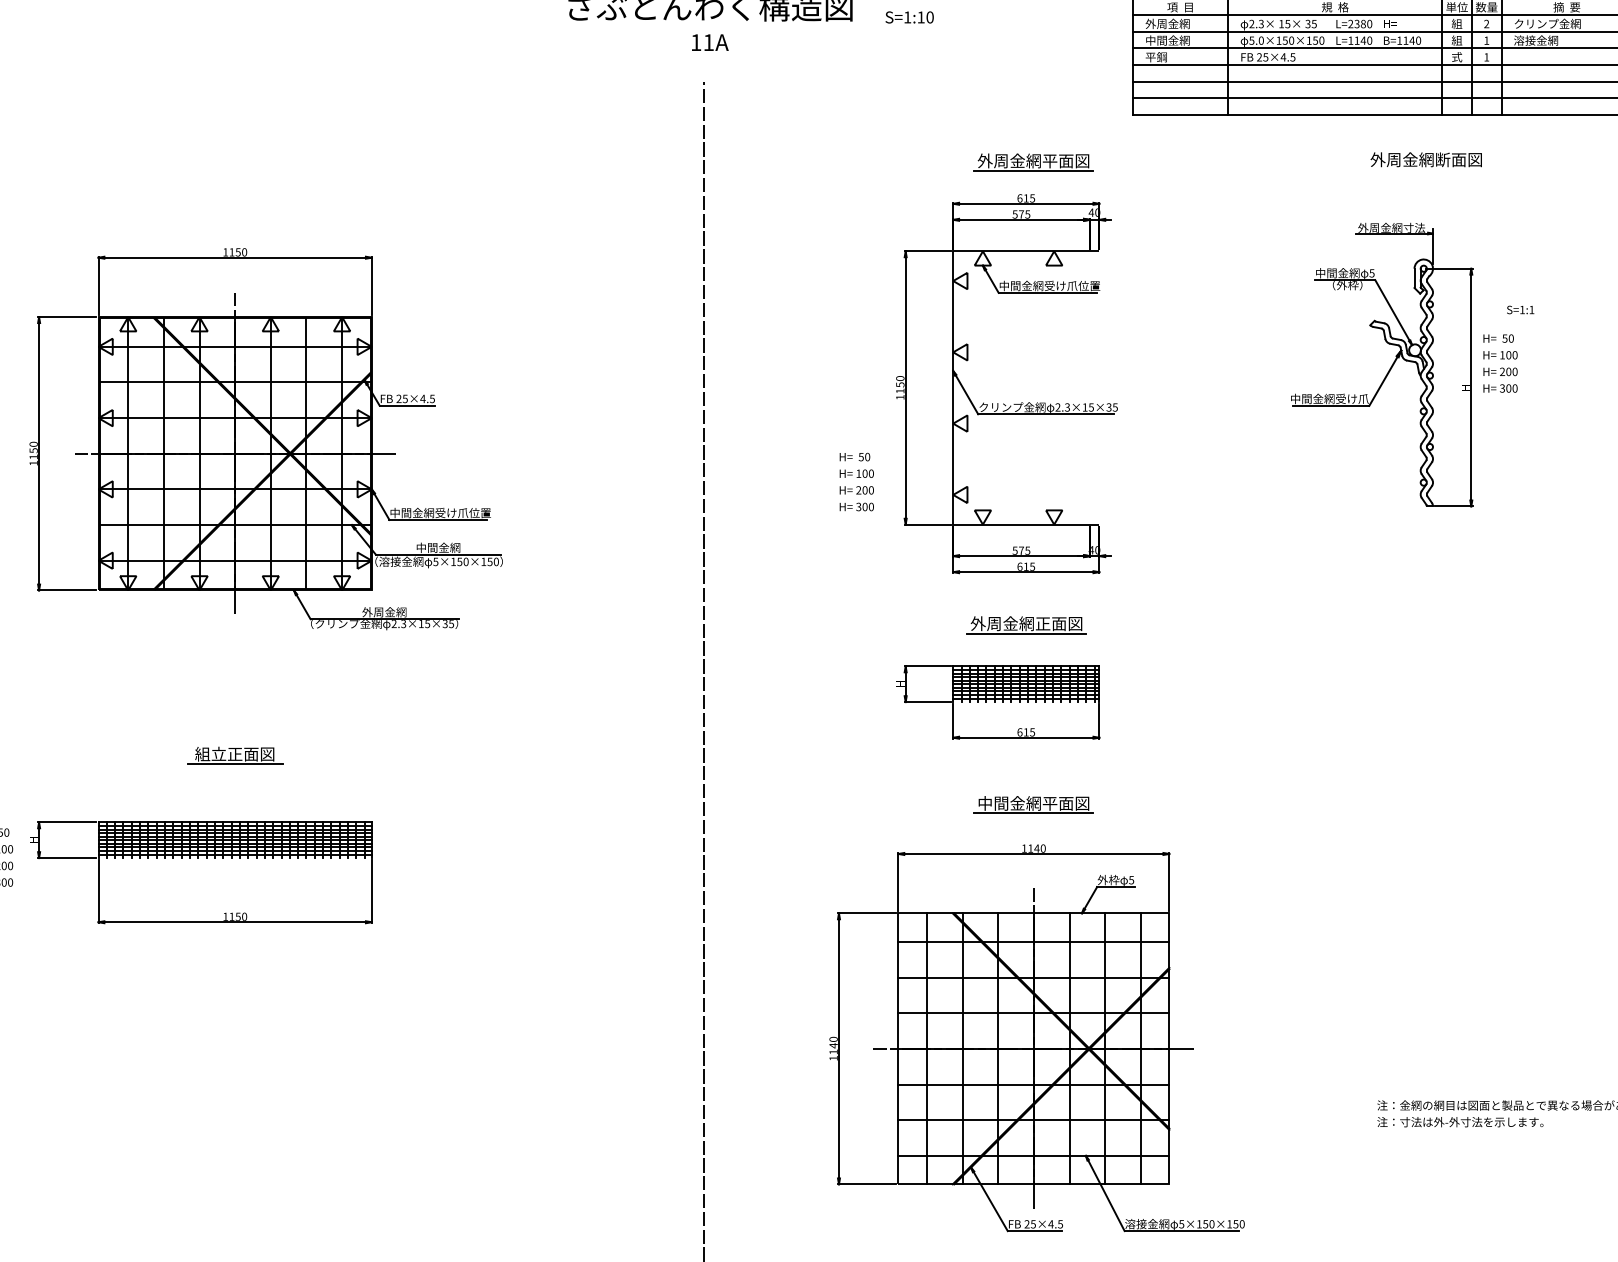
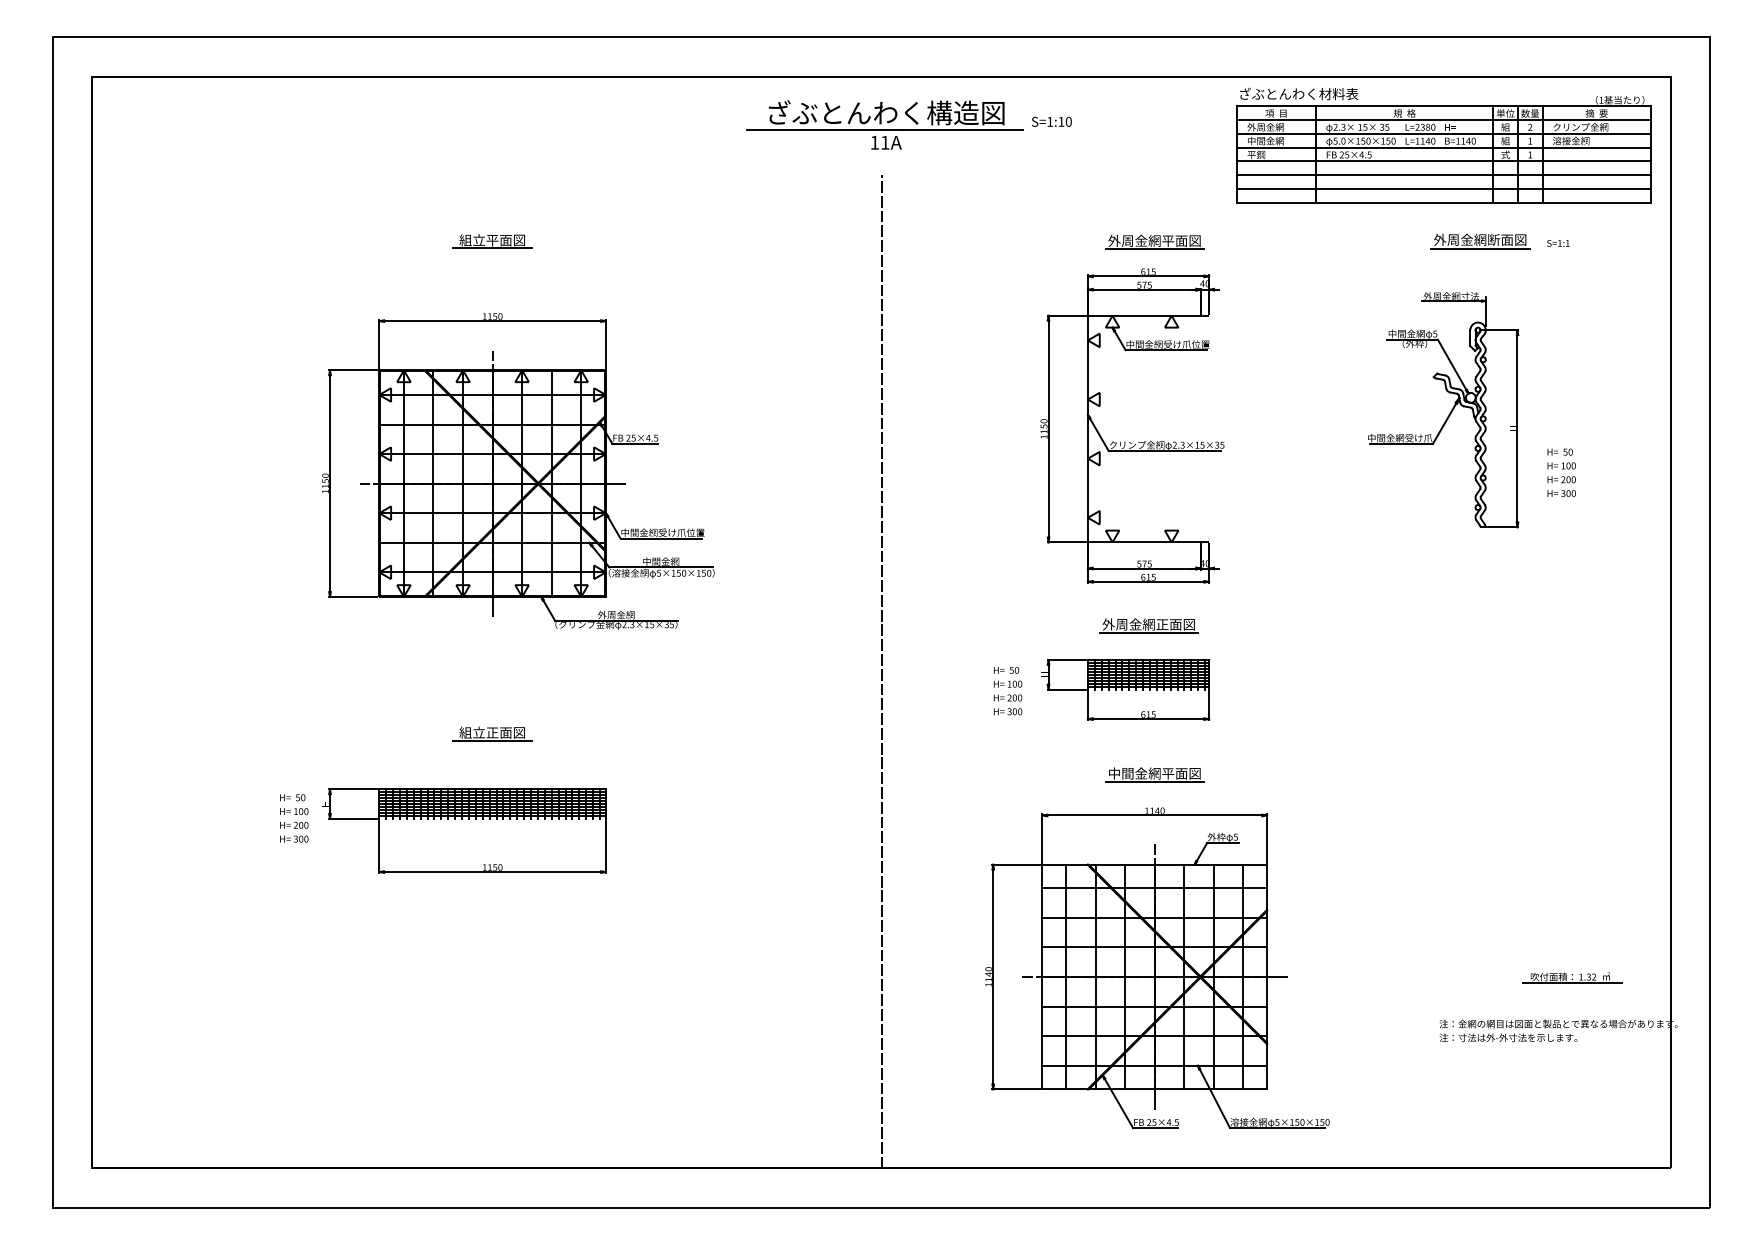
line: (709, 26) -> (885, 129), added
part: (235, 161) -> (492, 241), added
line: (1426, 171) -> (1480, 249), added
text: (1520, 310) -> (1558, 243), moved
text: (1500, 363) -> (1561, 472), moved
text: (856, 482) -> (1007, 691), moved
part: (1537, 1049) -> (1572, 977), added

